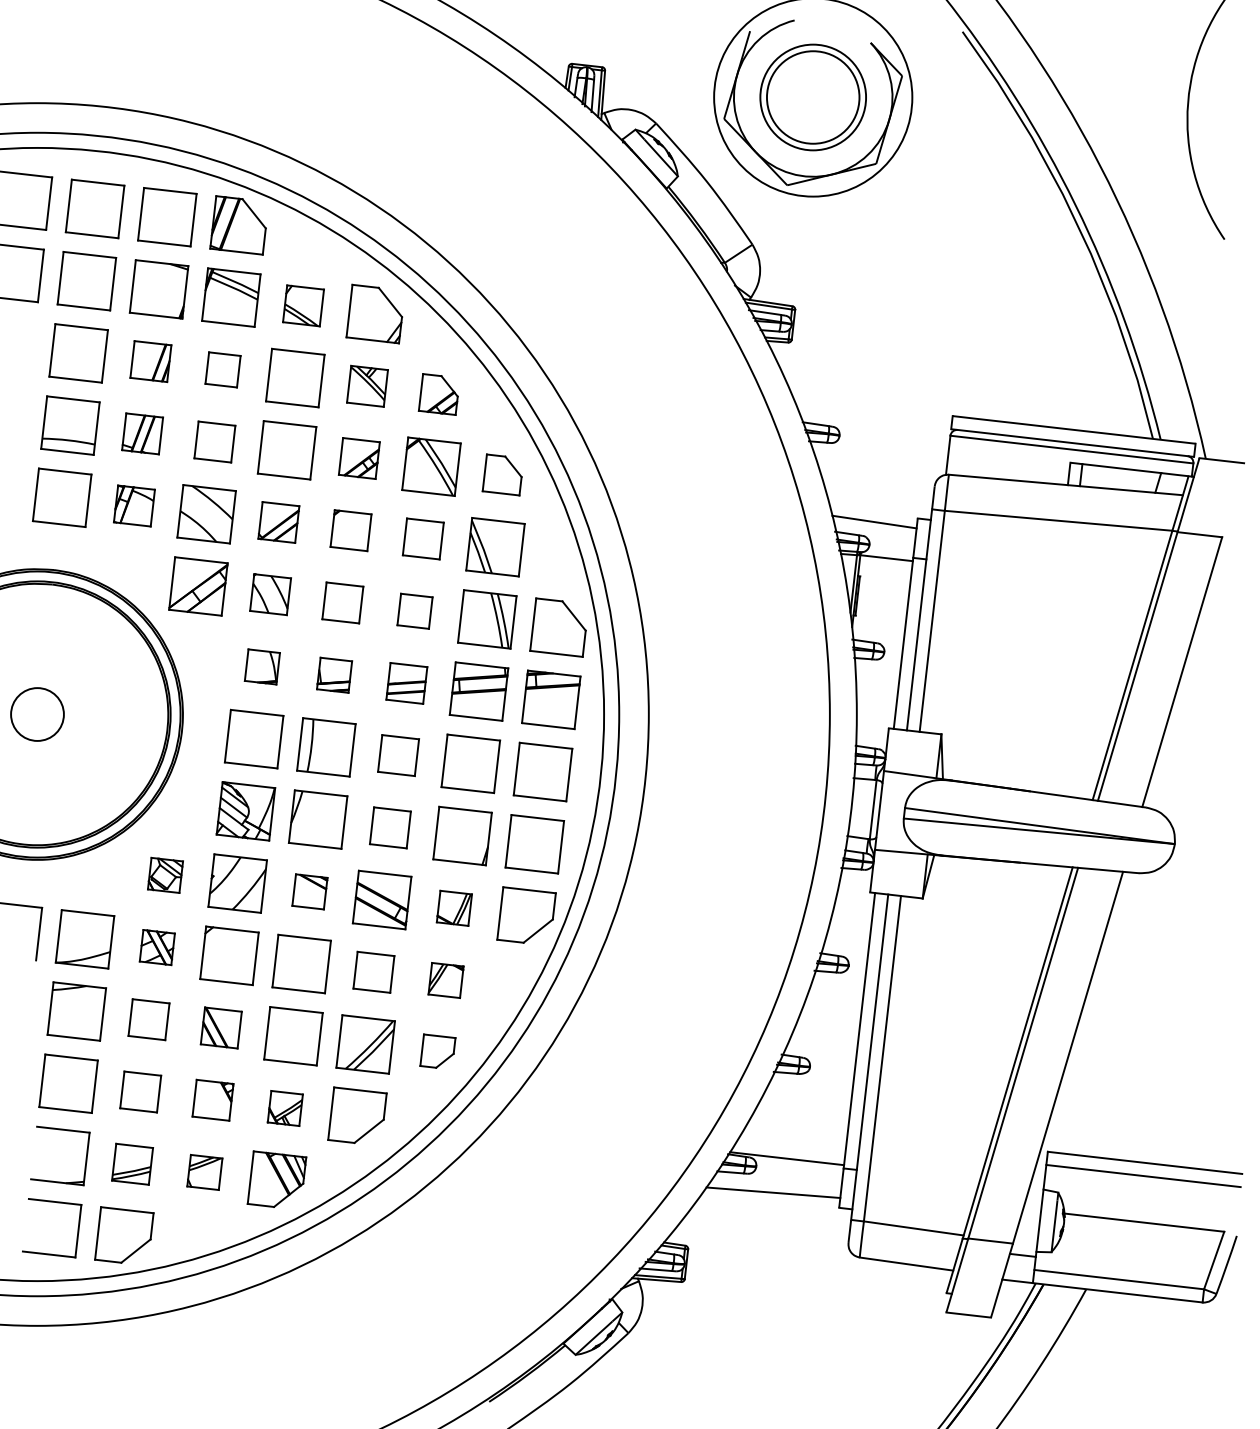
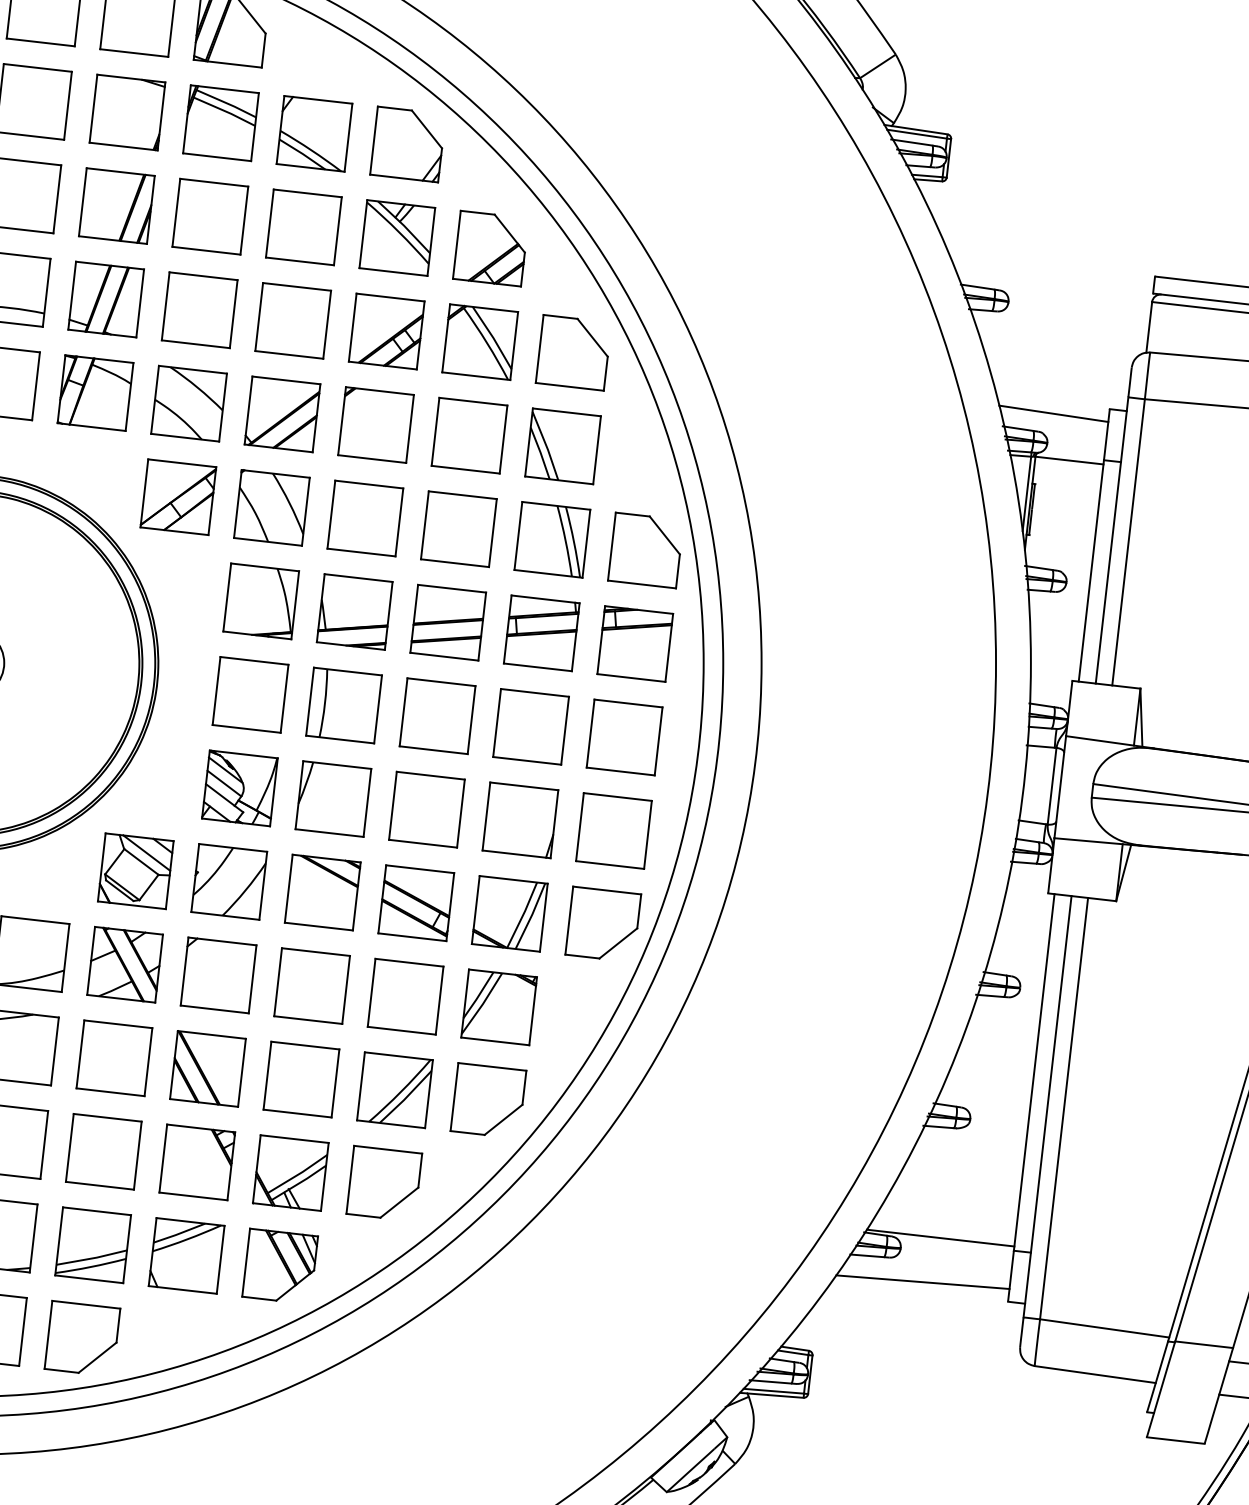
part: (303, 305) -> (314, 133), size x1.43
part: (150, 361) -> (116, 205), size x1.43
part: (222, 369) -> (209, 216), size x1.67
part: (367, 386) -> (397, 238), size x1.43
part: (438, 394) -> (489, 248), size x1.43
part: (142, 433) -> (105, 299), size x1.43
part: (214, 441) -> (199, 309), size x1.43
part: (359, 458) -> (386, 331), size x1.43
part: (501, 474) -> (570, 352), size x1.43
part: (134, 505) -> (95, 392), size x1.43
part: (278, 522) -> (282, 414), size x1.43
part: (350, 530) -> (375, 424), size x1.43
part: (423, 538) -> (469, 435), size x1.43
part: (270, 594) -> (271, 507), size x1.43
part: (342, 602) -> (364, 517), size x1.43
part: (414, 611) -> (458, 529), size x1.67
part: (262, 666) -> (261, 600), size x1.67
part: (334, 675) -> (354, 612), size x1.67
part: (406, 683) -> (447, 622), size x1.43
part: (398, 755) -> (437, 716), size x1.43
part: (390, 827) -> (427, 809), size x1.43
part: (165, 875) -> (135, 871), size x1.67
part: (309, 891) -> (322, 892), size x1.67
part: (454, 908) -> (509, 914), size x1.67
part: (157, 947) -> (125, 964), size x1.67
part: (373, 972) -> (405, 997), size x1.43
part: (445, 980) -> (498, 1007), size x1.67
part: (148, 1019) -> (113, 1057), size x1.43
part: (221, 1027) -> (208, 1068), size x1.43
part: (437, 1050) -> (487, 1098), size x1.67
part: (140, 1091) -> (103, 1151), size x1.43
part: (212, 1100) -> (196, 1162), size x1.43
part: (285, 1108) -> (291, 1173), size x1.67
part: (132, 1164) -> (93, 1245), size x1.43
part: (204, 1172) -> (186, 1255), size x1.67

